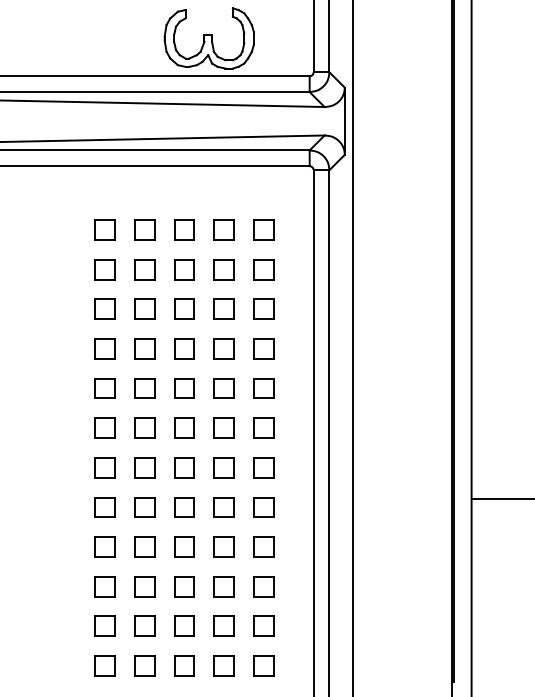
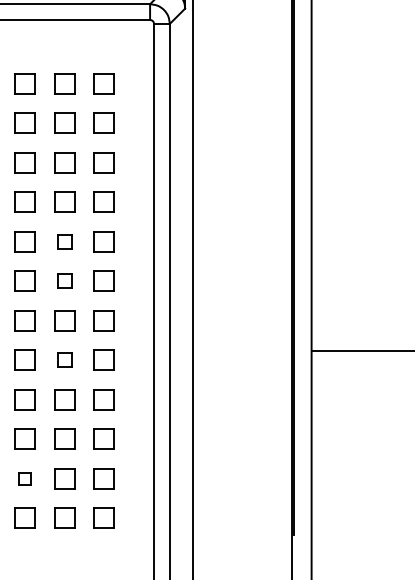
part: (223, 388) -> (64, 241), size x0.7
part: (223, 427) -> (64, 280), size x0.7
part: (223, 507) -> (64, 360), size x0.7
part: (184, 625) -> (25, 478), size x0.6

